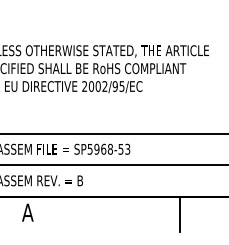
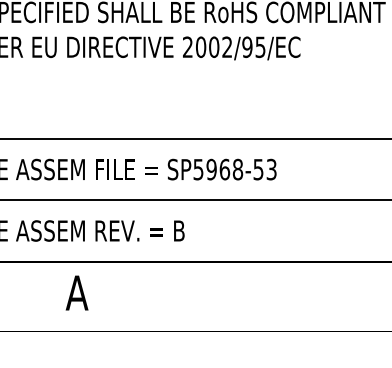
line: (180, 214) -> (374, 296), removed

